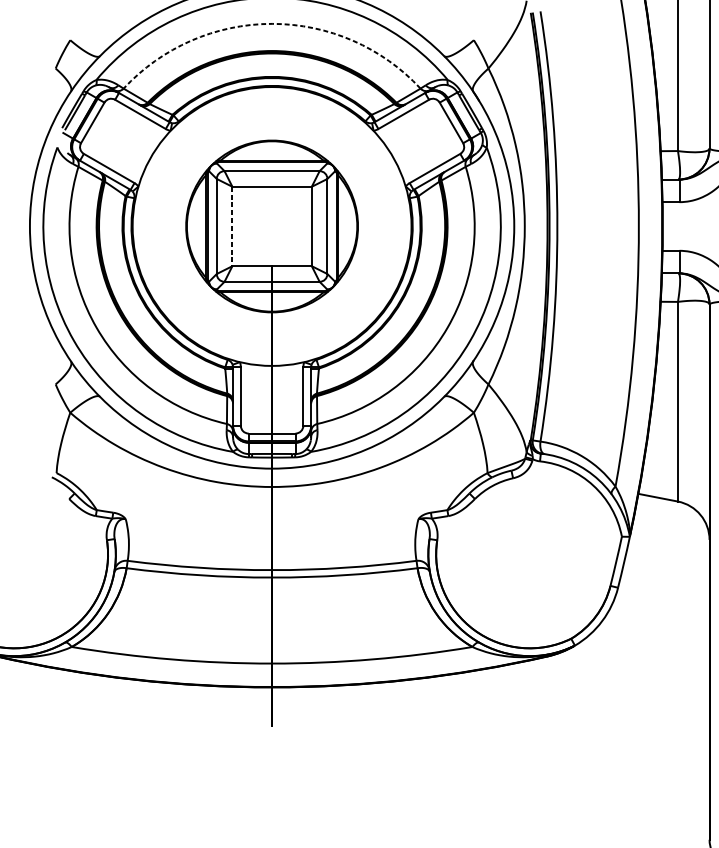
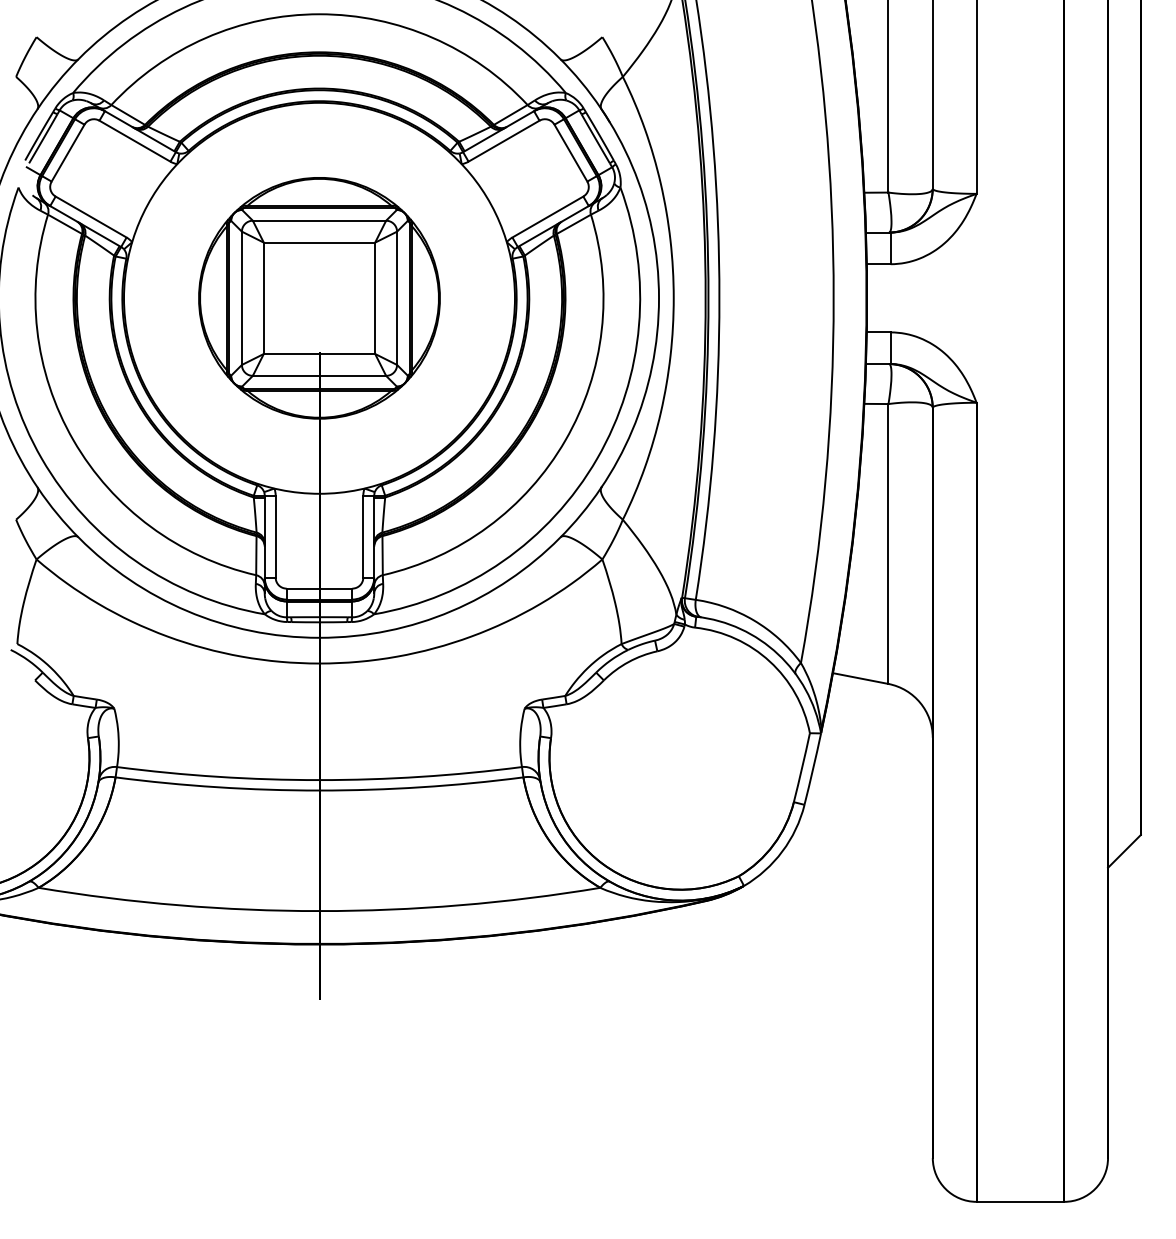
arc: (272, 24) -> (319, 14), dashed -> solid
line: (232, 226) -> (263, 298), dashed -> solid

